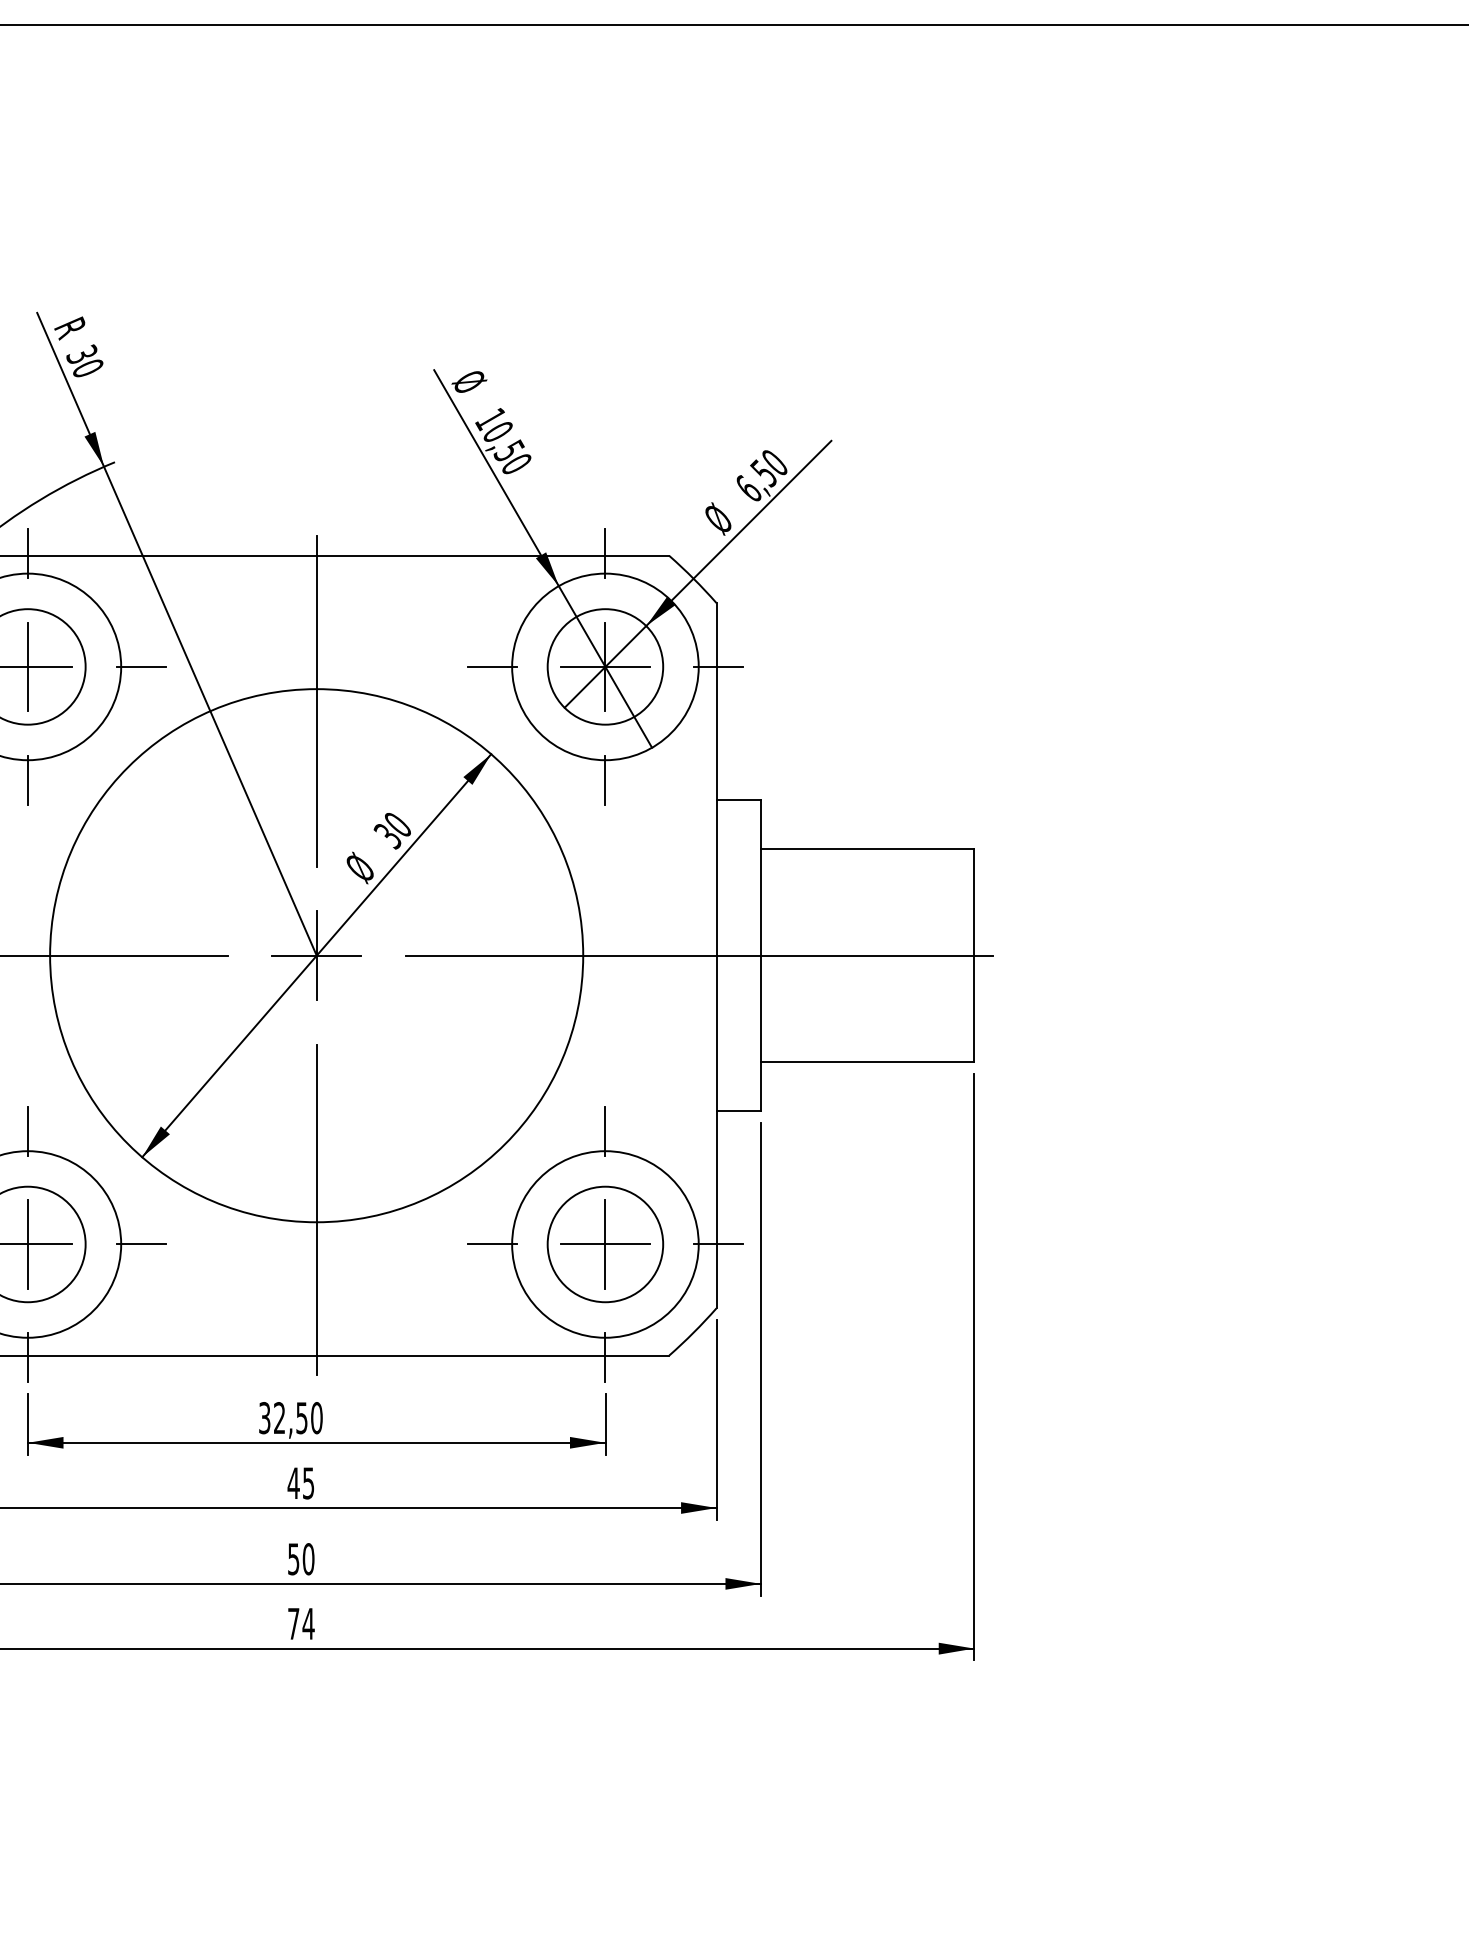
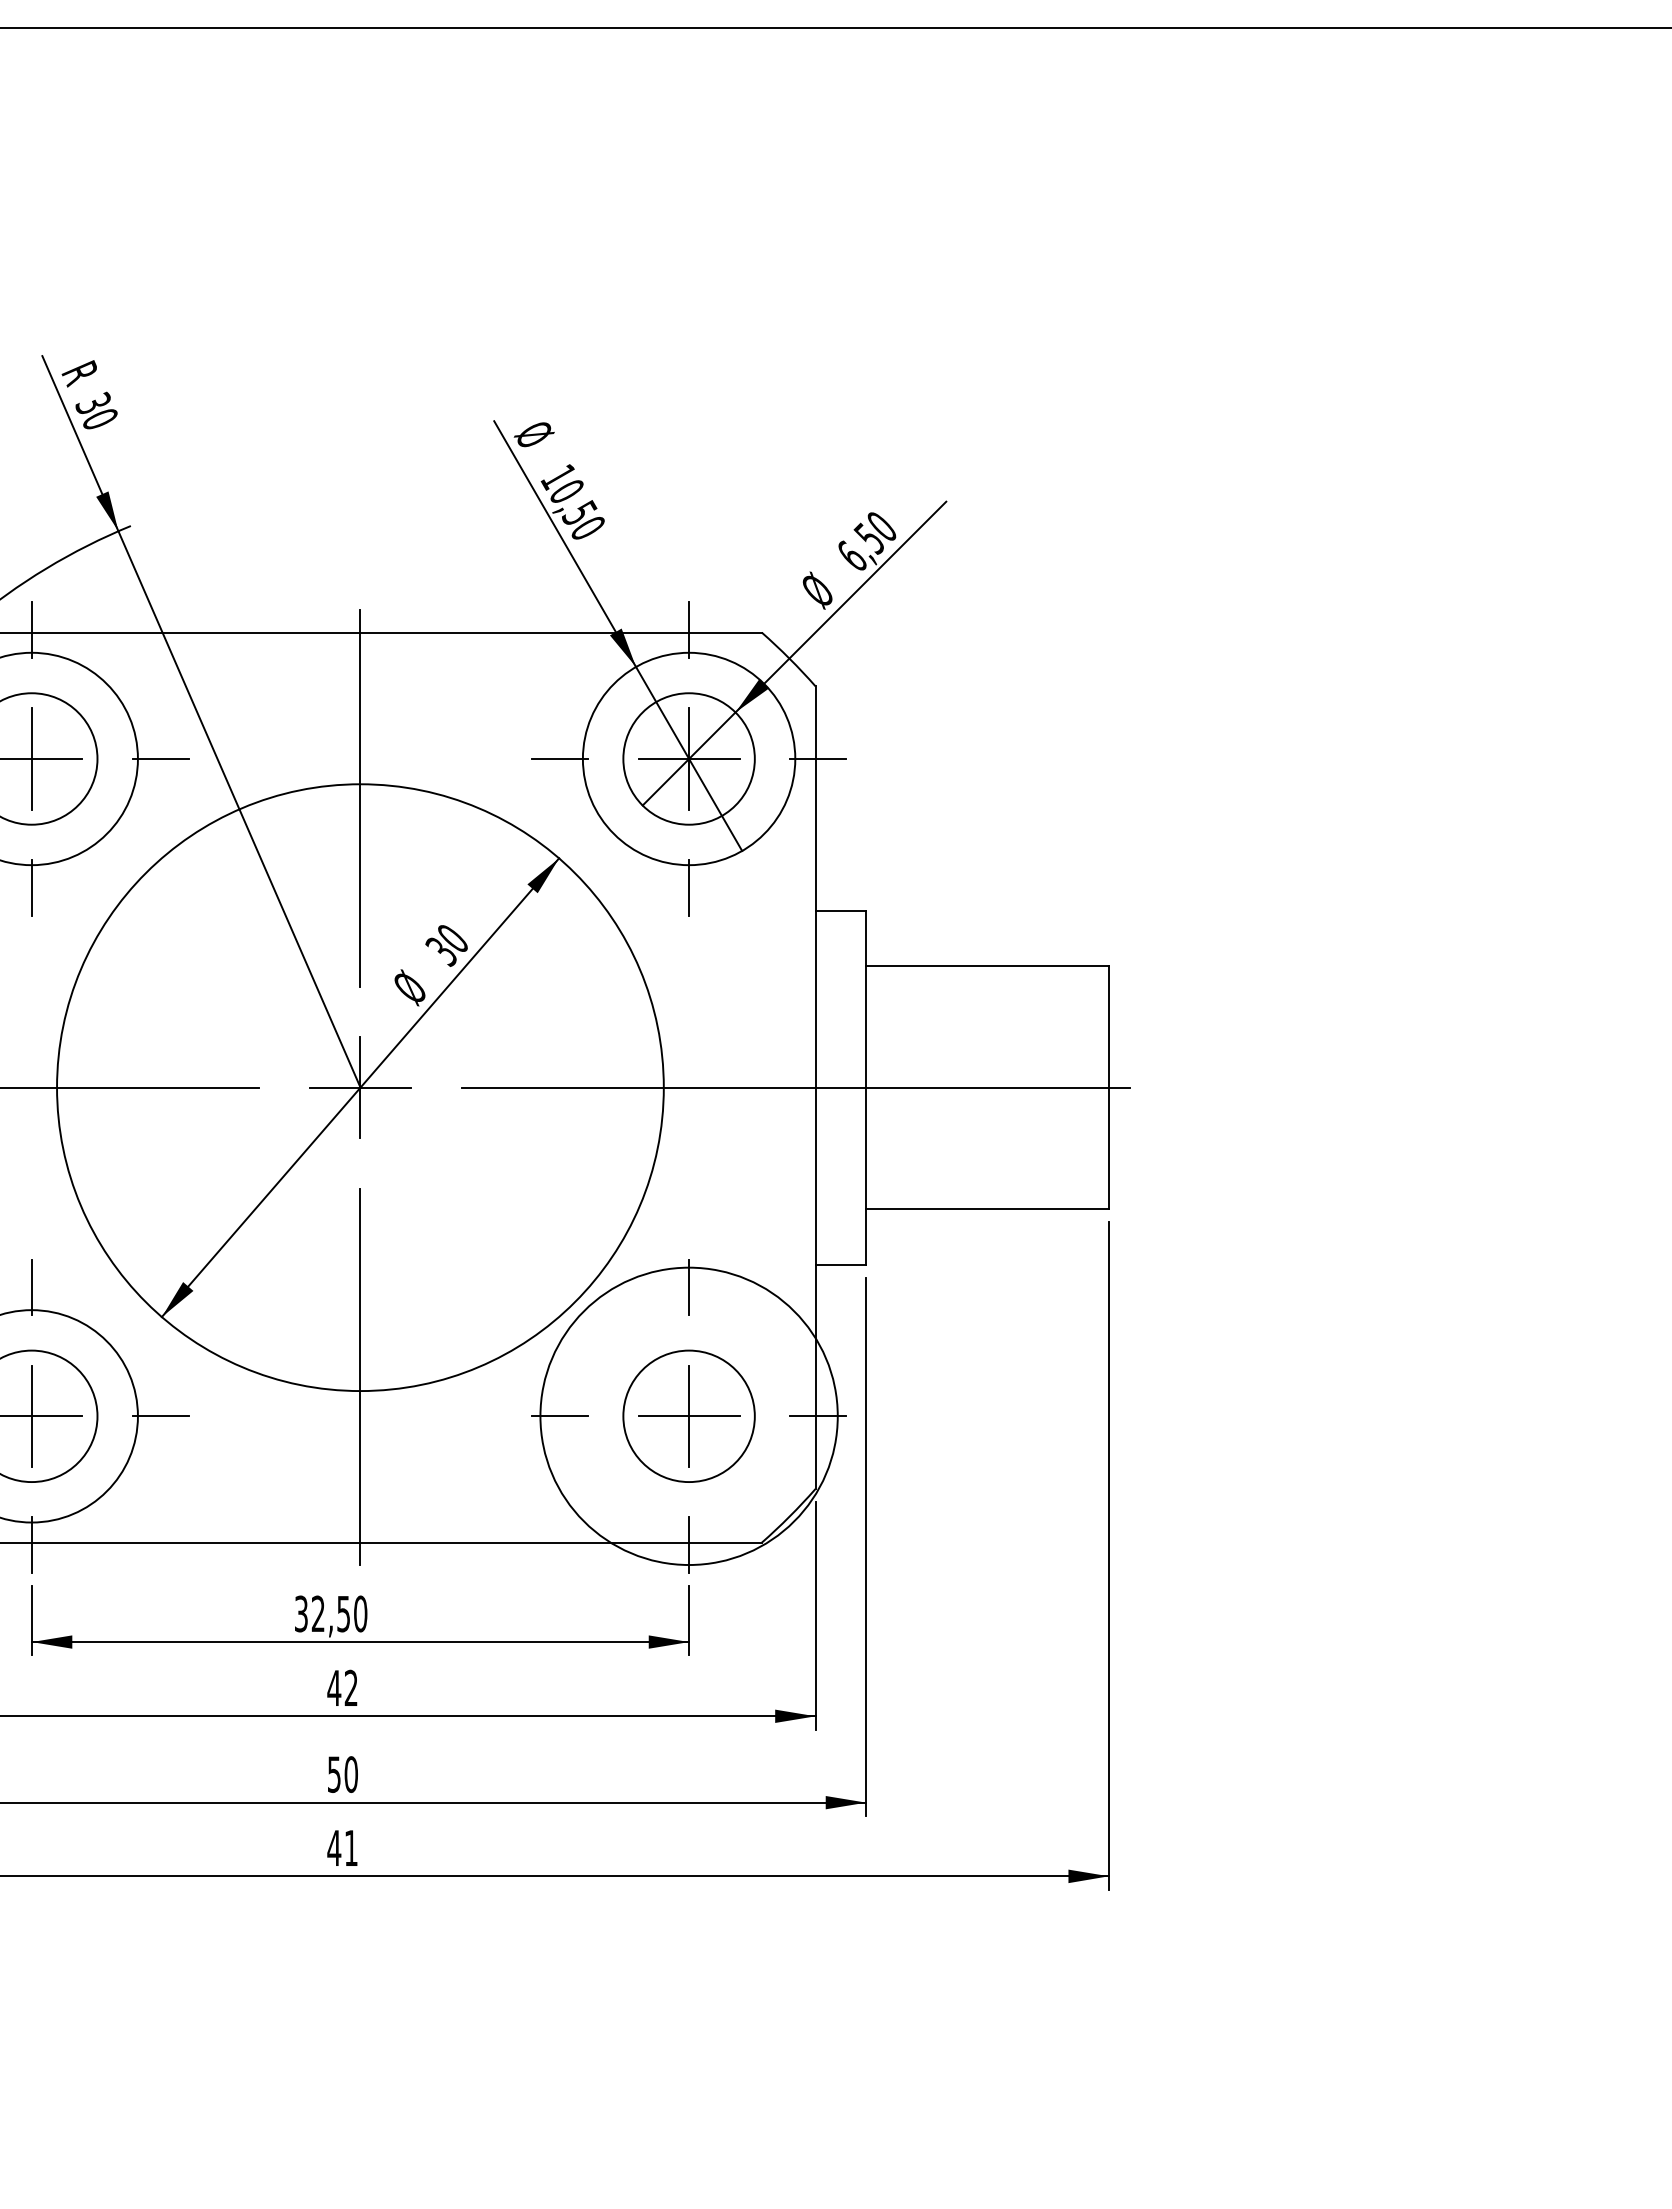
circle: (604, 1244) -> (688, 1416), size x1.4
text: (307, 1482) -> (350, 1687), 45 -> 42
text: (300, 1623) -> (342, 1847), 74 -> 41

